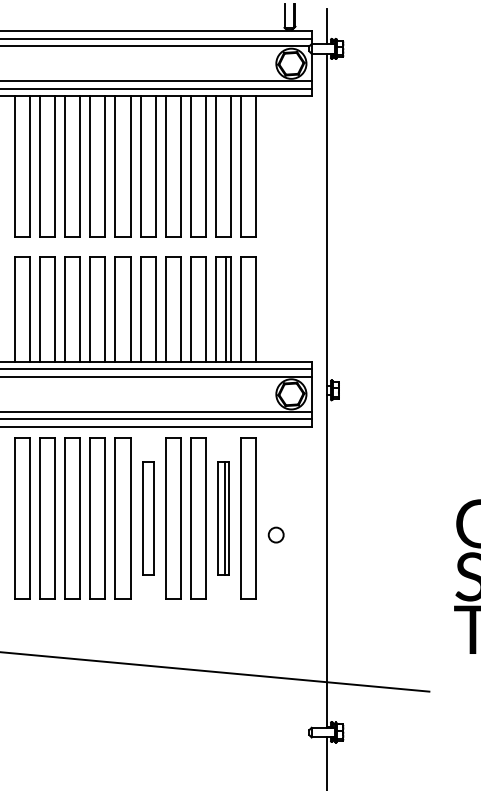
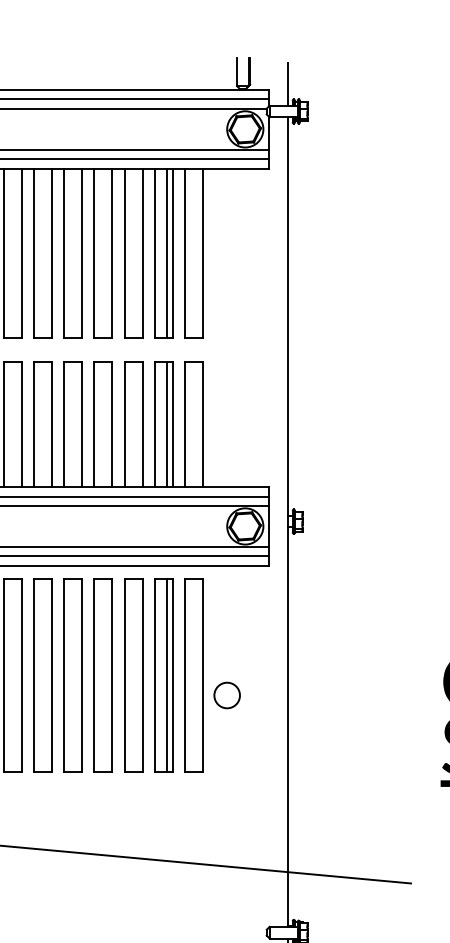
line: (226, 166) -> (167, 252), added
part: (148, 518) -> (73, 675), size x1.43
part: (223, 518) -> (163, 675), size x1.43
circle: (275, 534) -> (226, 694), size x1.43

